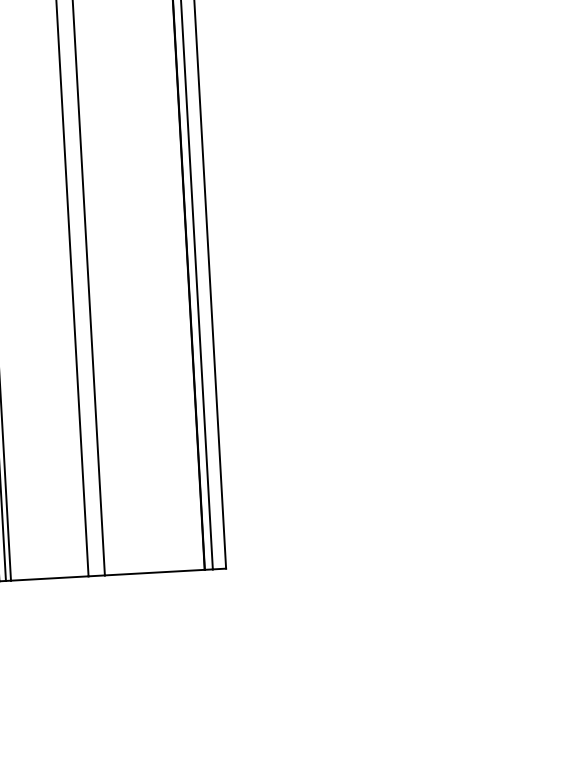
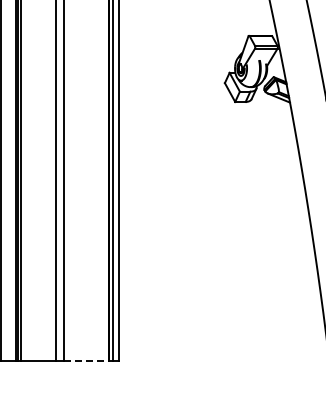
line: (155, 573) -> (86, 361), solid -> dashed

